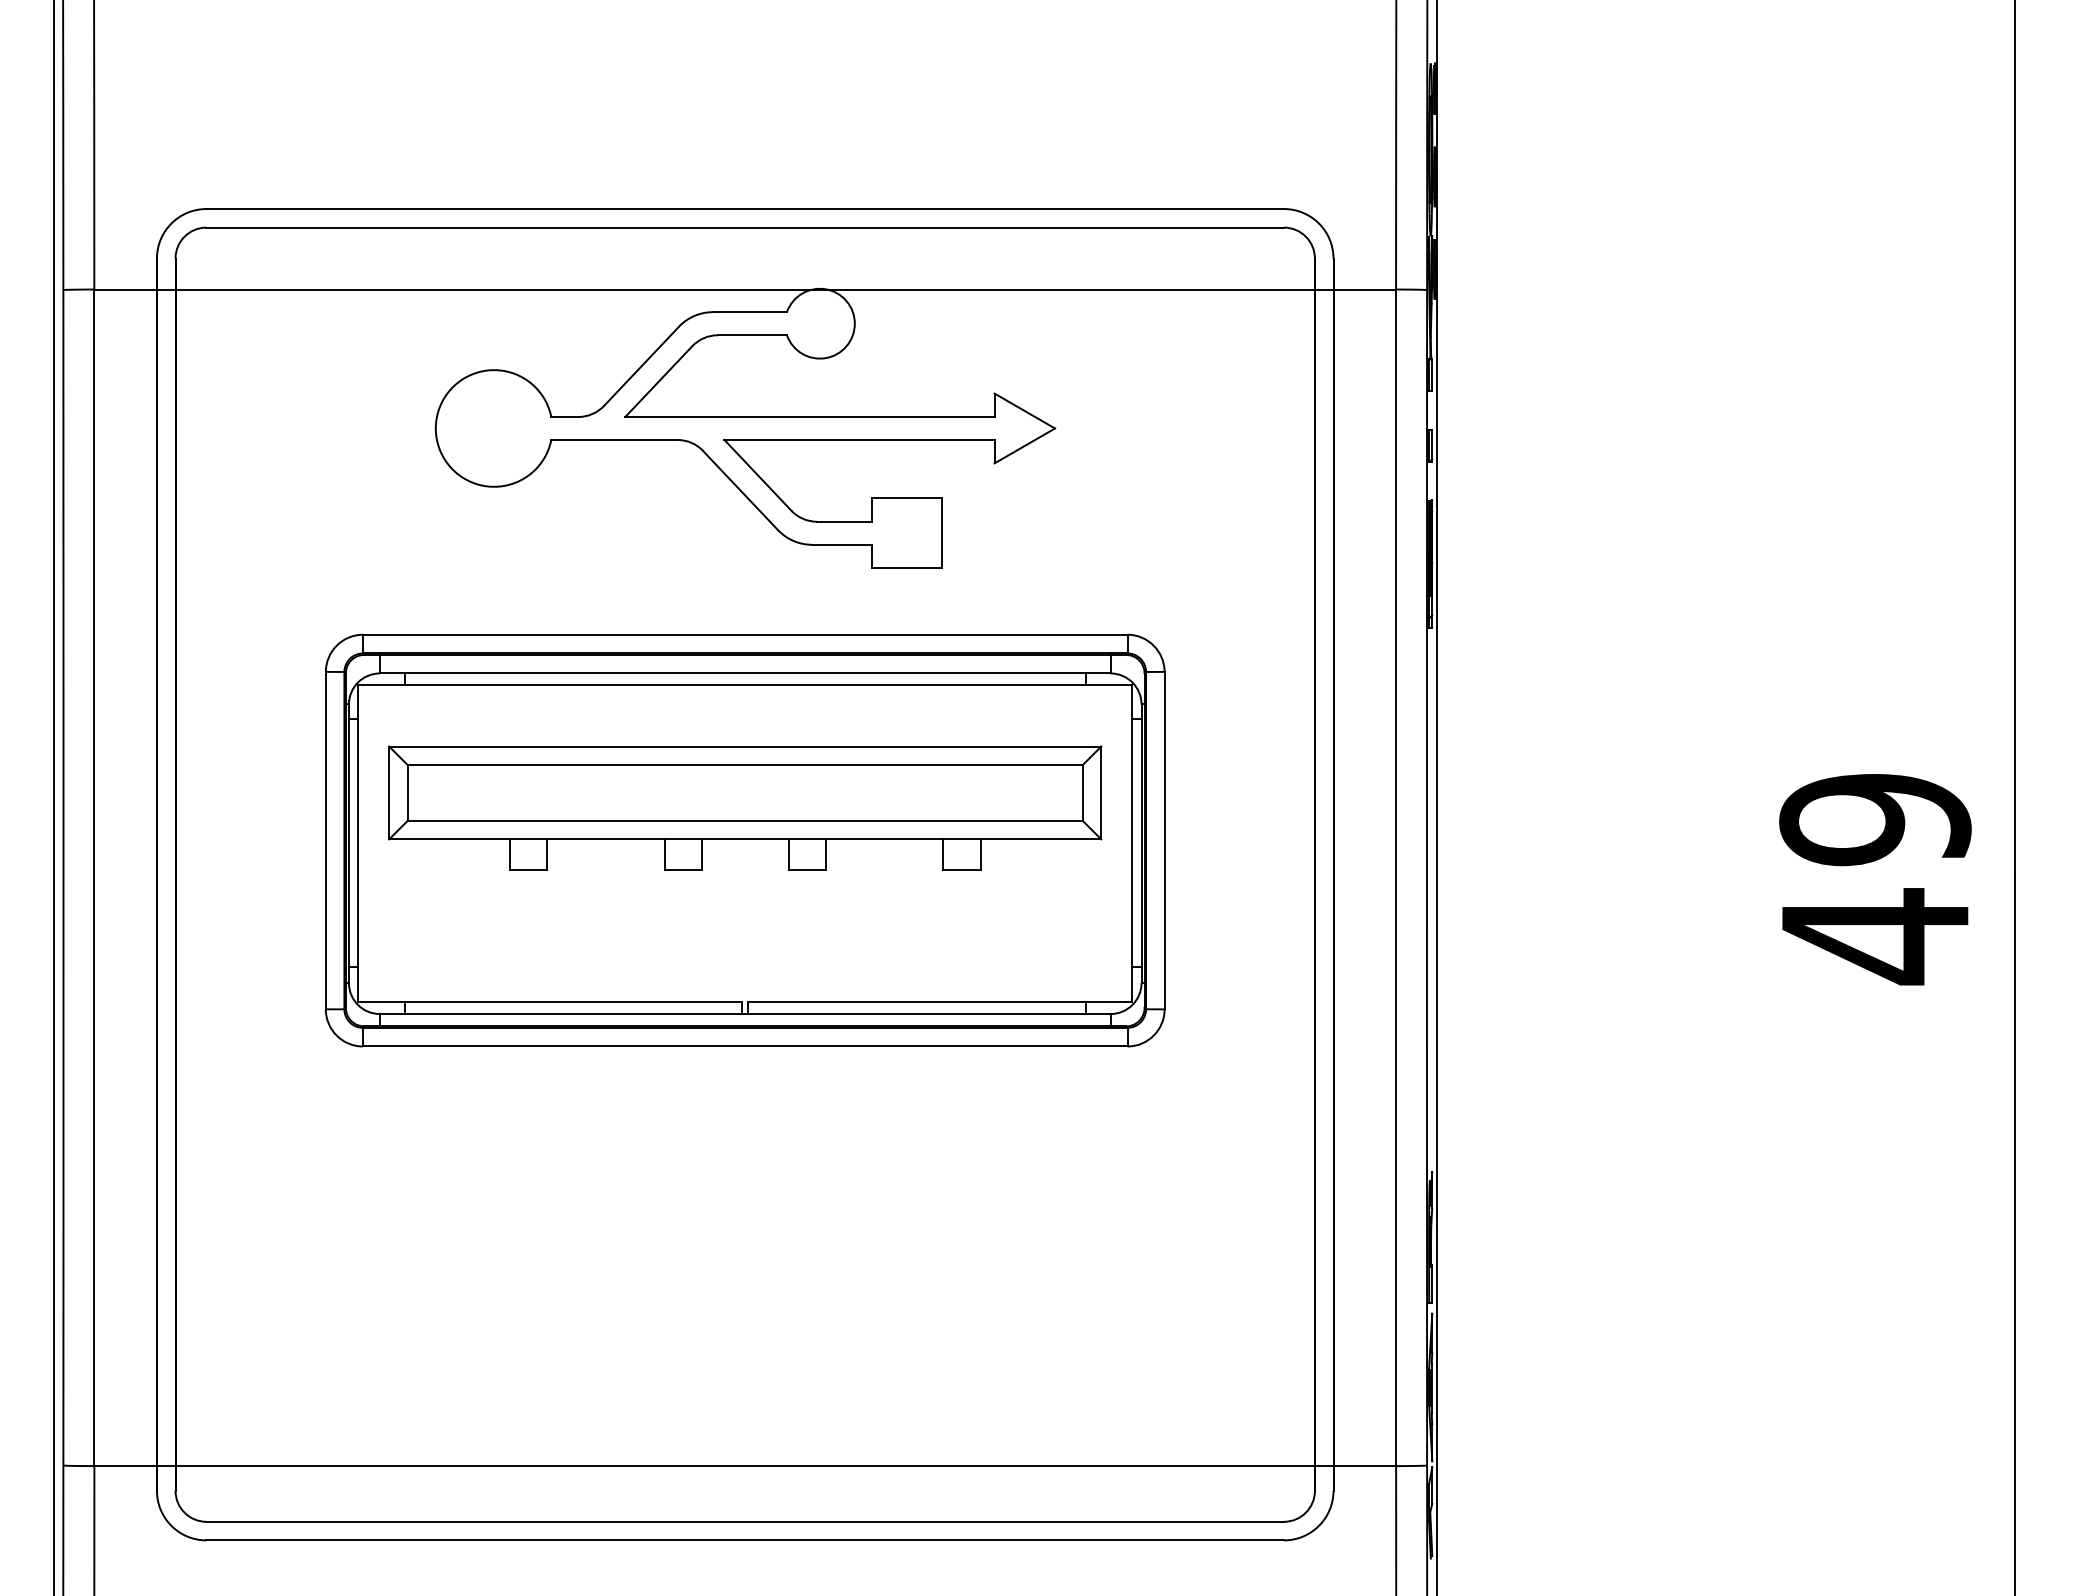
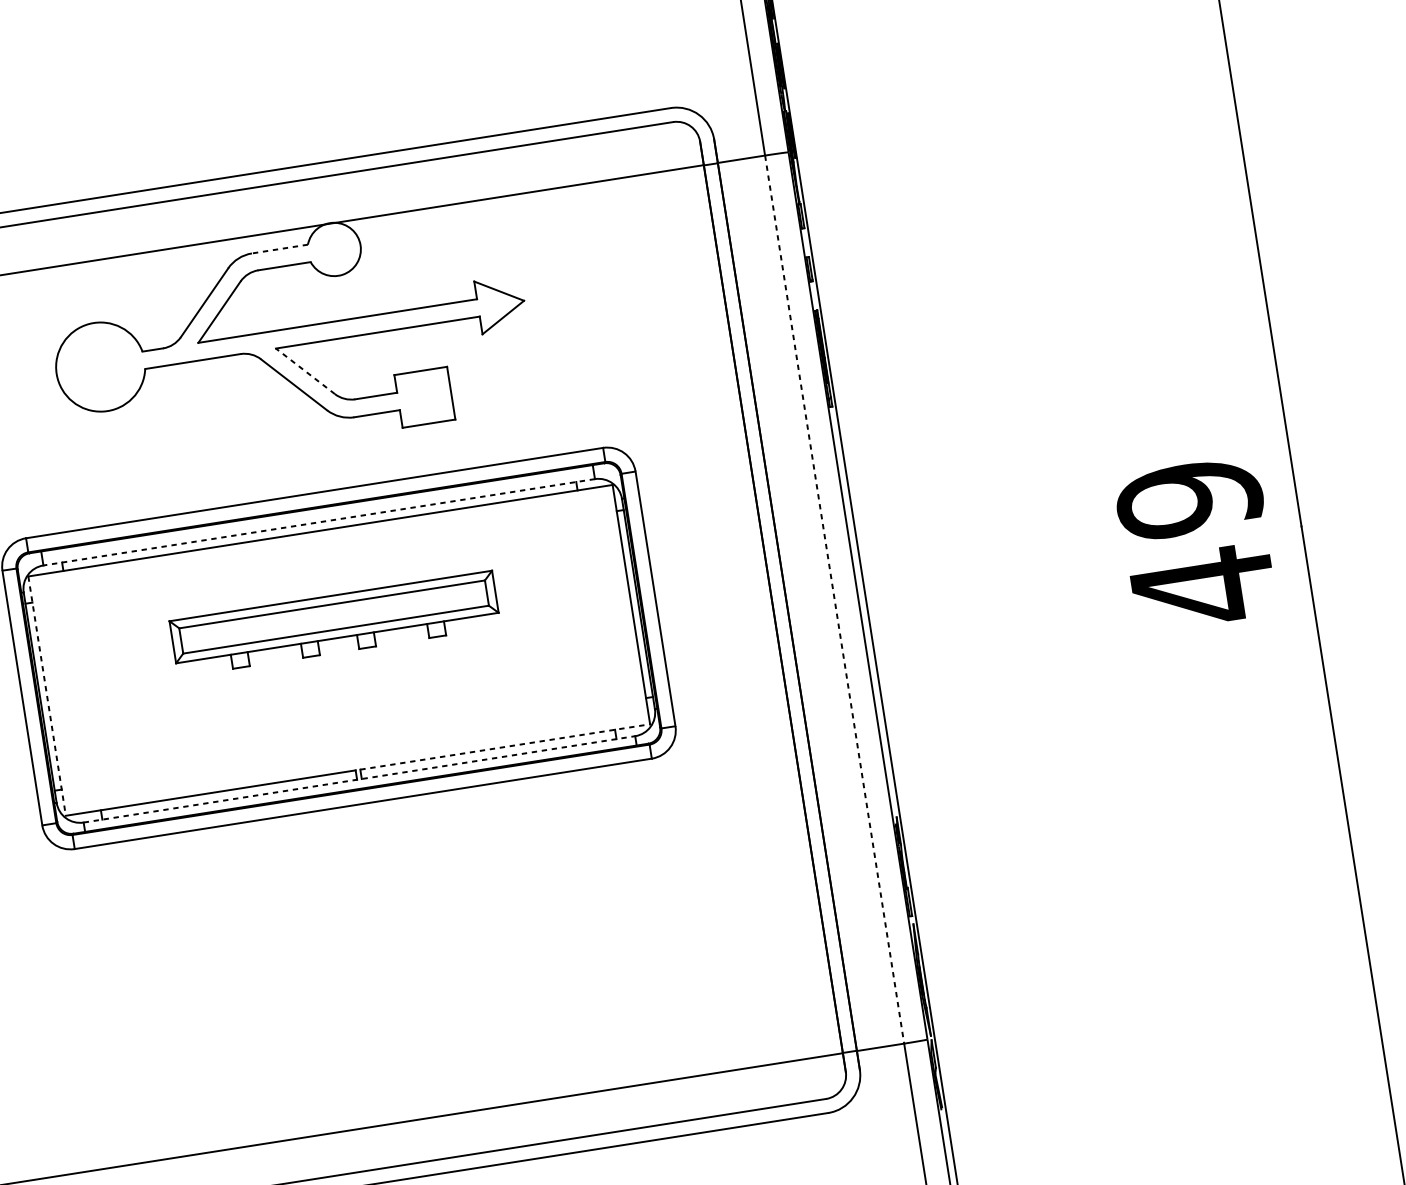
line: (749, 312) -> (279, 249), solid -> dashed
line: (758, 475) -> (305, 371), solid -> dashed
line: (744, 673) -> (318, 522), solid -> dashed
part: (745, 807) -> (335, 623), size x0.6
line: (358, 843) -> (47, 696), solid -> dashed
line: (1396, 878) -> (835, 600), solid -> dashed
line: (940, 1001) -> (505, 746), solid -> dashed
line: (745, 1014) -> (359, 779), solid -> dashed

